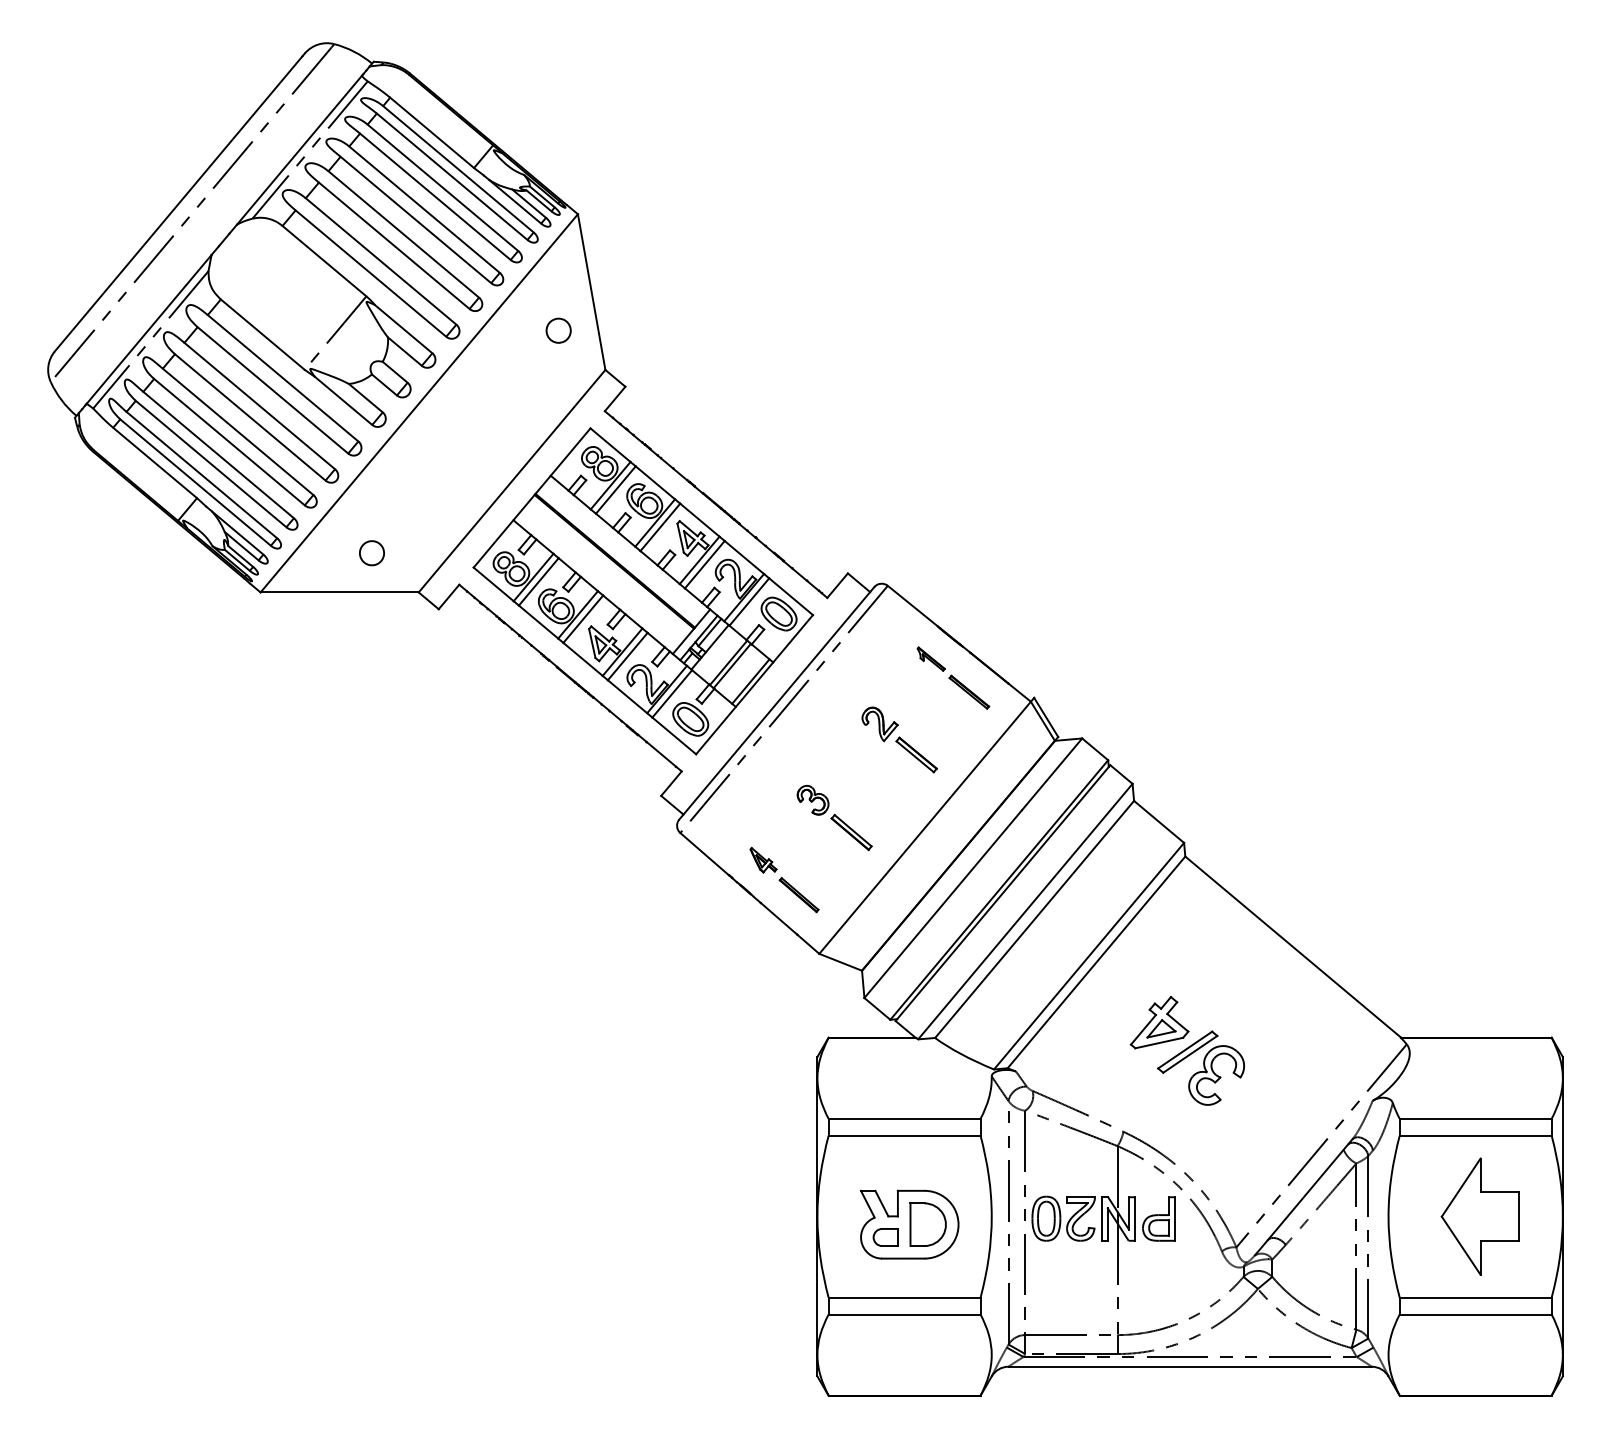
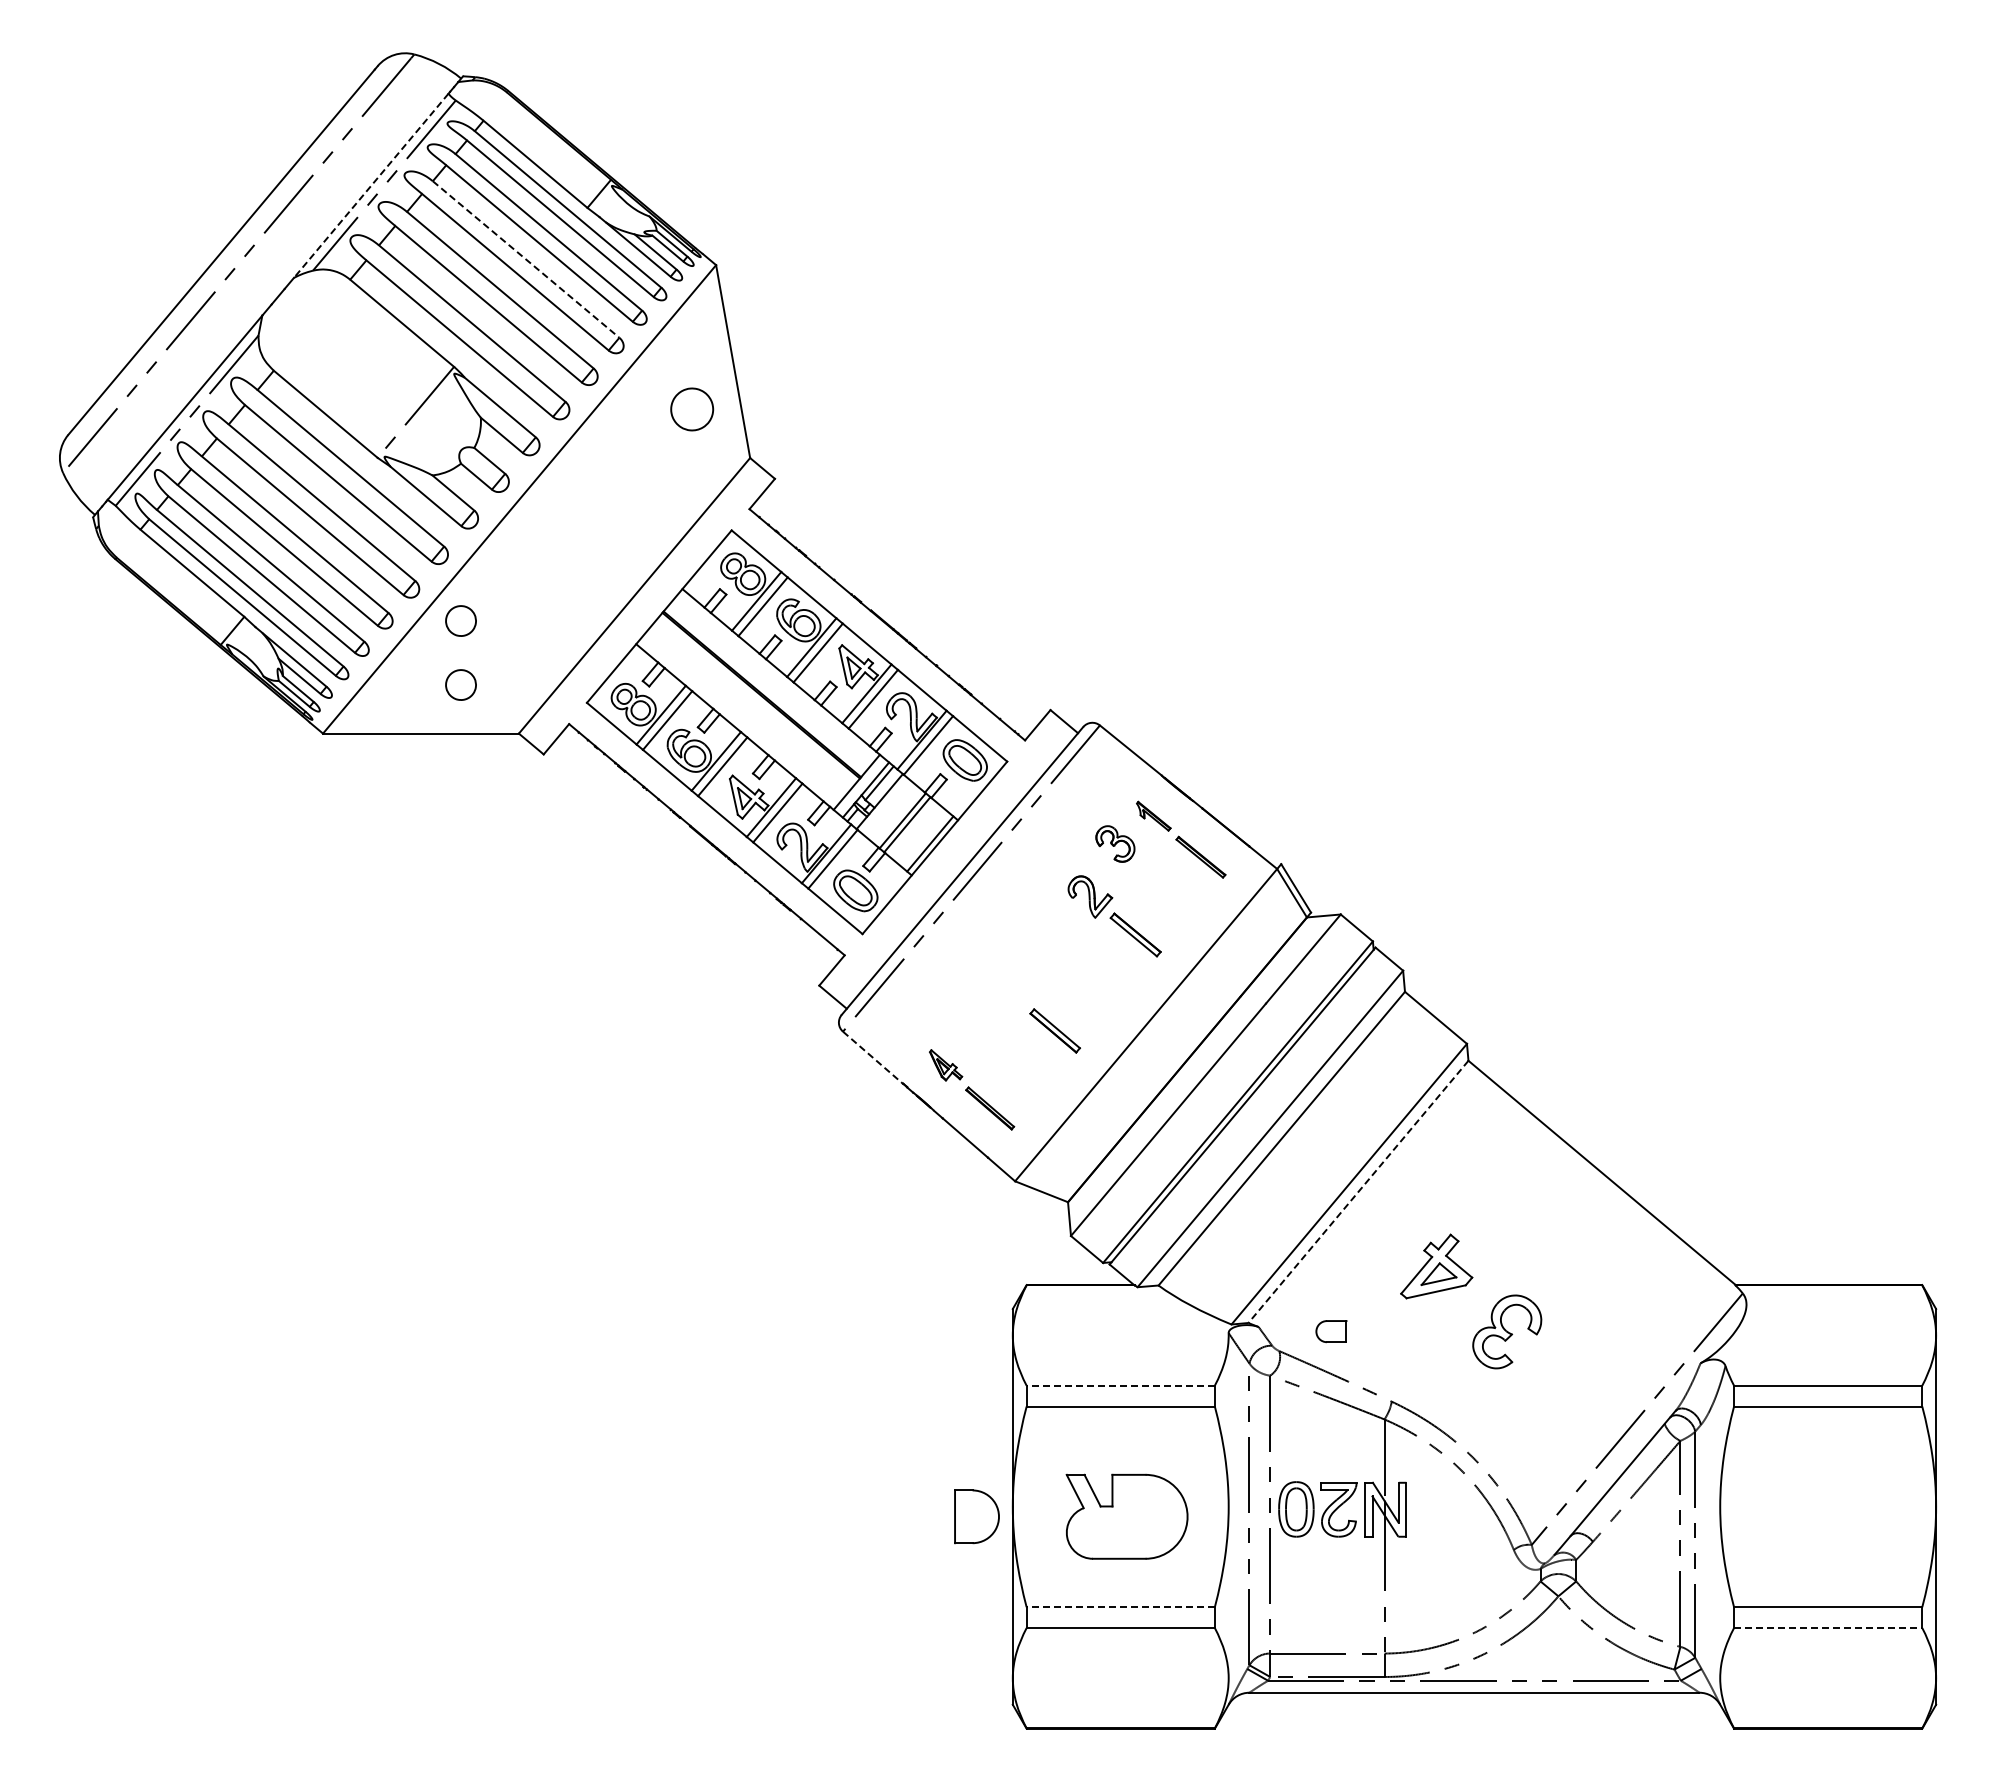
line: (298, 150) -> (370, 186), solid -> dashed
line: (424, 209) -> (526, 259), solid -> dashed
part: (558, 330) -> (692, 409), size x1.4
part: (371, 501) -> (460, 620), added
part: (813, 799) -> (1115, 843), moved
line: (704, 853) -> (873, 1057), solid -> dashed
line: (1096, 962) -> (1358, 1192), solid -> dashed
part: (1187, 1051) -> (1471, 1302), removed
line: (904, 1118) -> (1120, 1385), solid -> dashed
part: (1479, 1216) -> (1833, 1506), removed
part: (1158, 1218) -> (1435, 1509), removed
part: (927, 1224) -> (976, 1516), moved
part: (885, 1237) -> (1331, 1331), moved
line: (904, 1297) -> (1120, 1607), solid -> dashed
line: (1475, 1314) -> (1828, 1628), solid -> dashed

